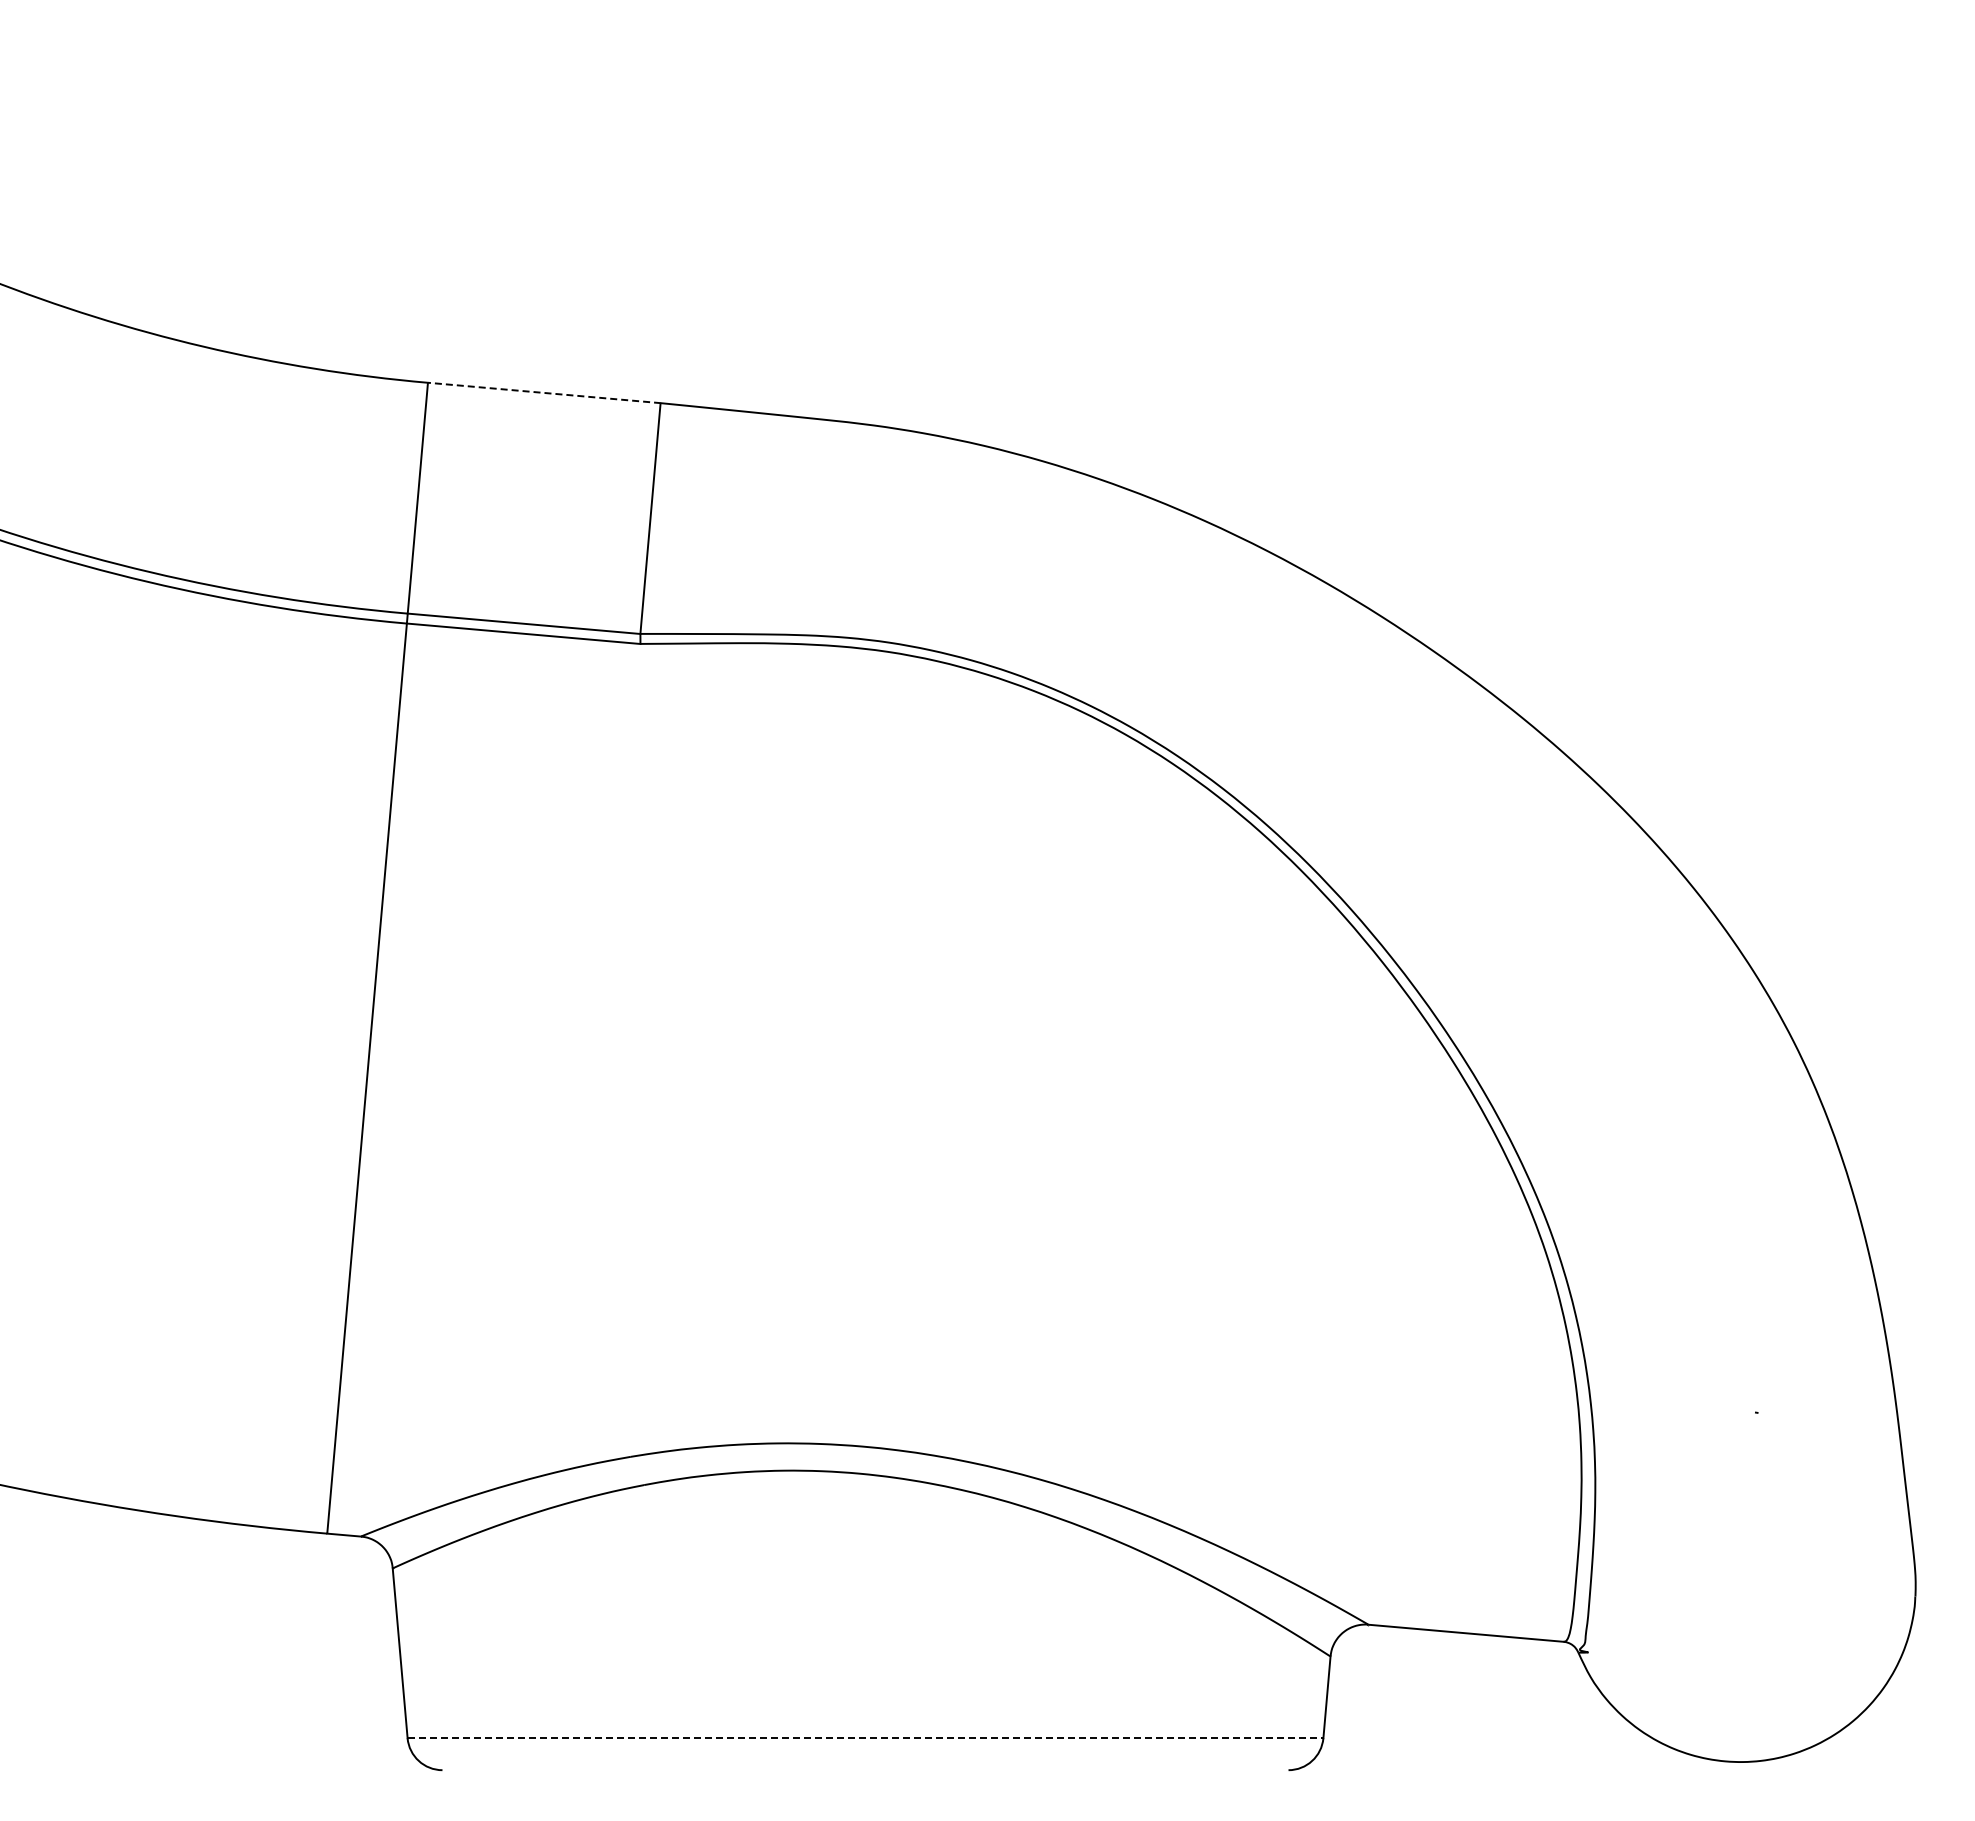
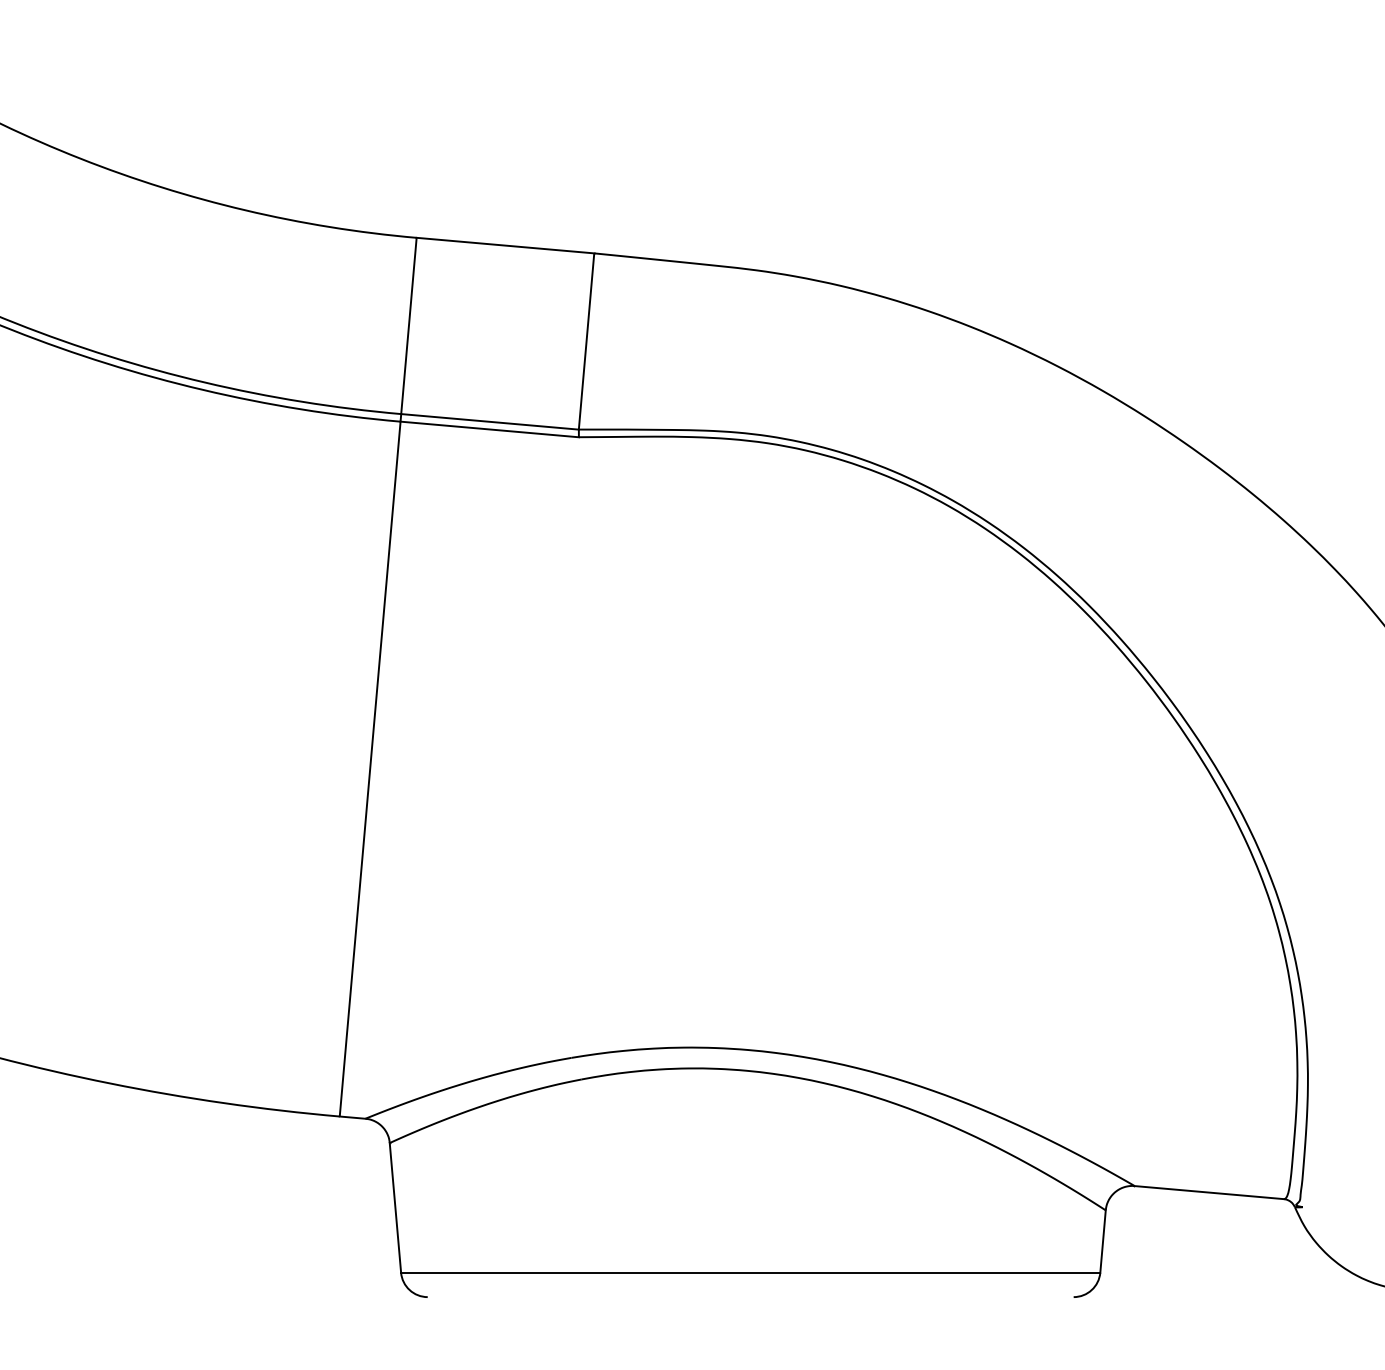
line: (544, 392) -> (505, 245), dashed -> solid
line: (865, 1738) -> (750, 1272), dashed -> solid

